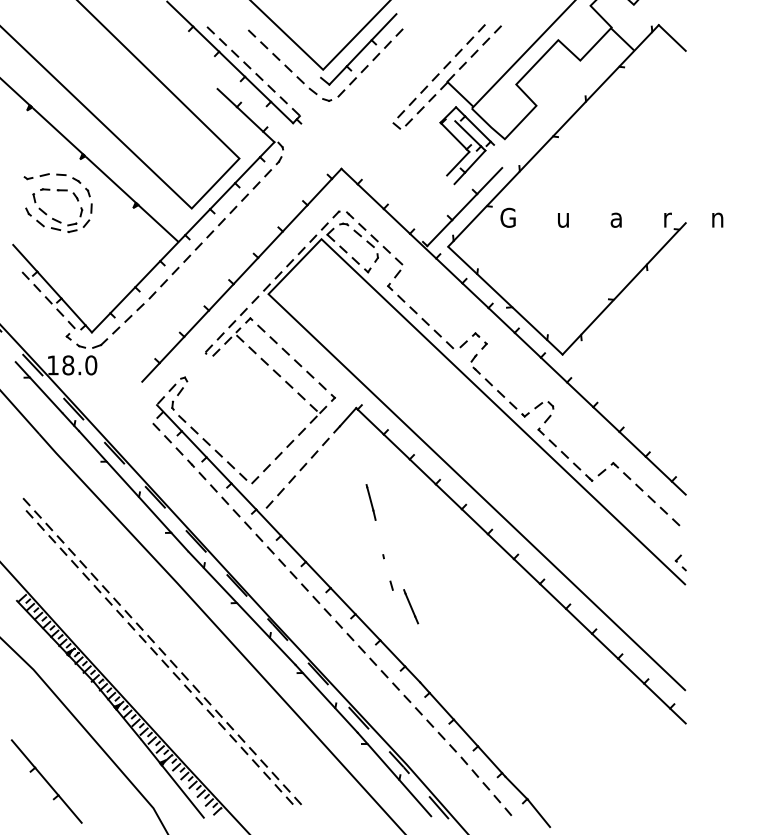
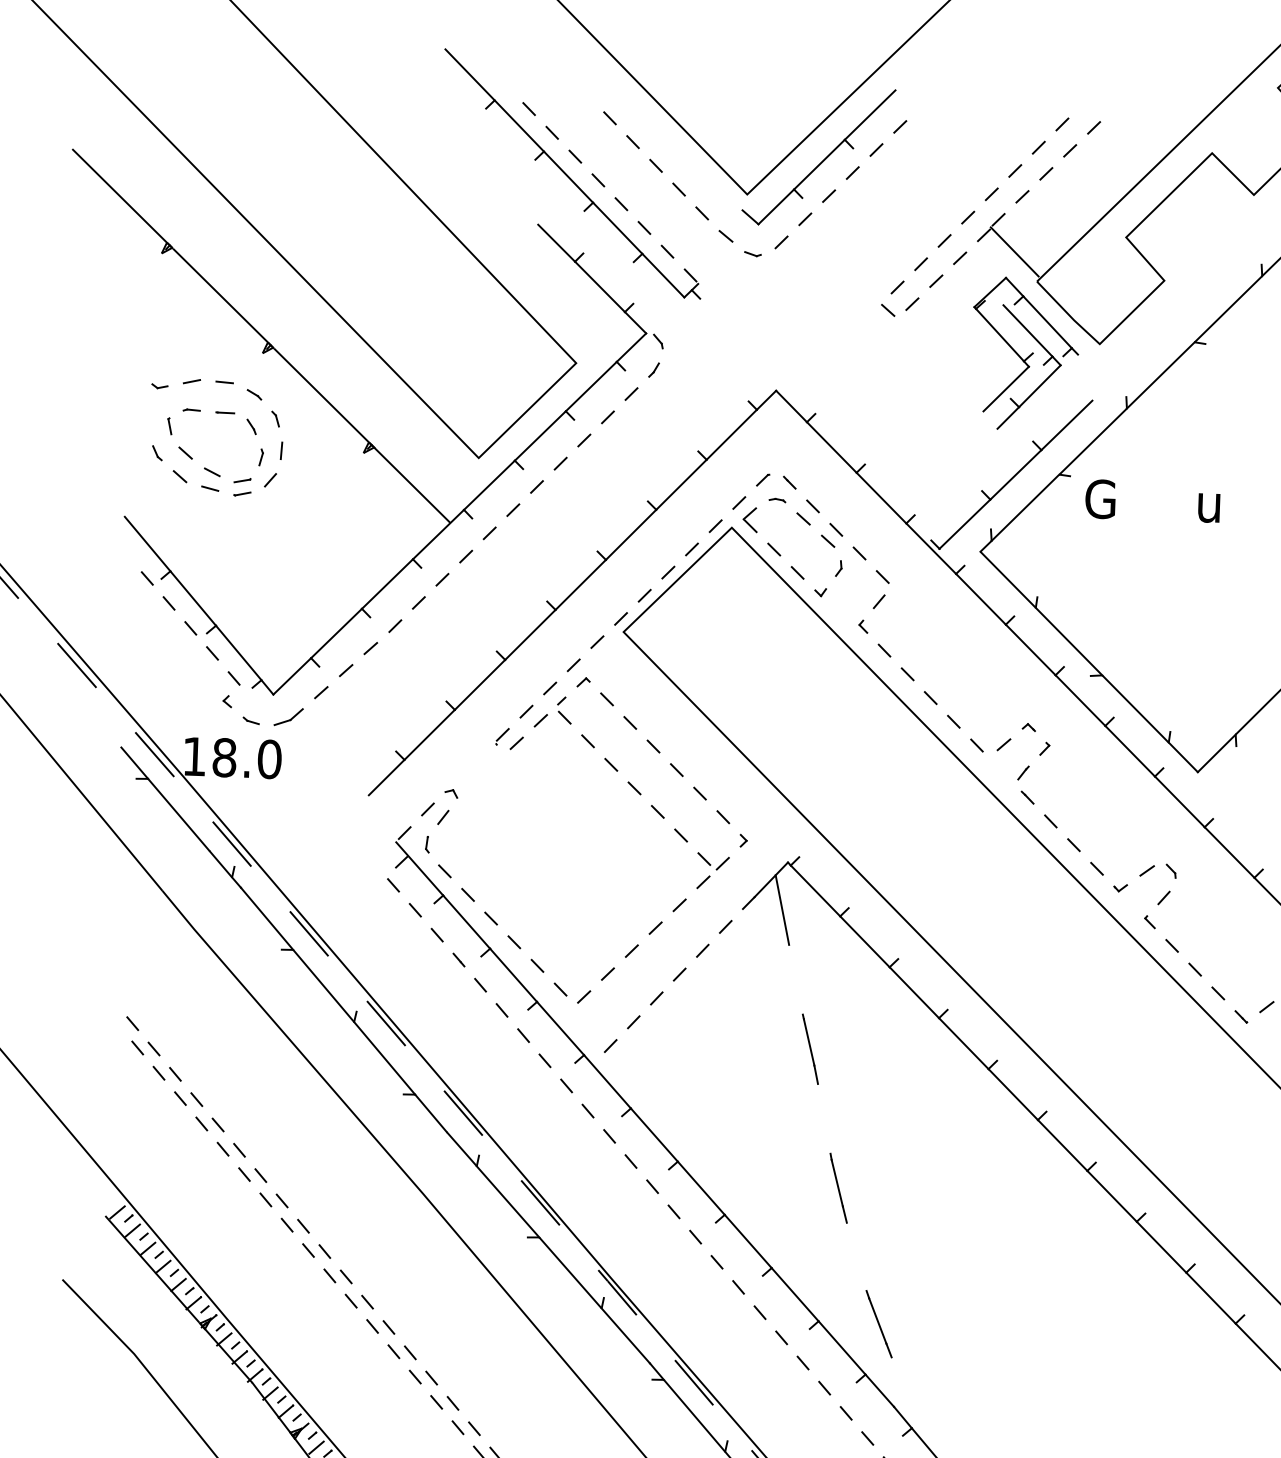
line: (354, 431) -> (782, 908), added
line: (386, 569) -> (835, 1182), added
line: (411, 606) -> (879, 1323), moved

